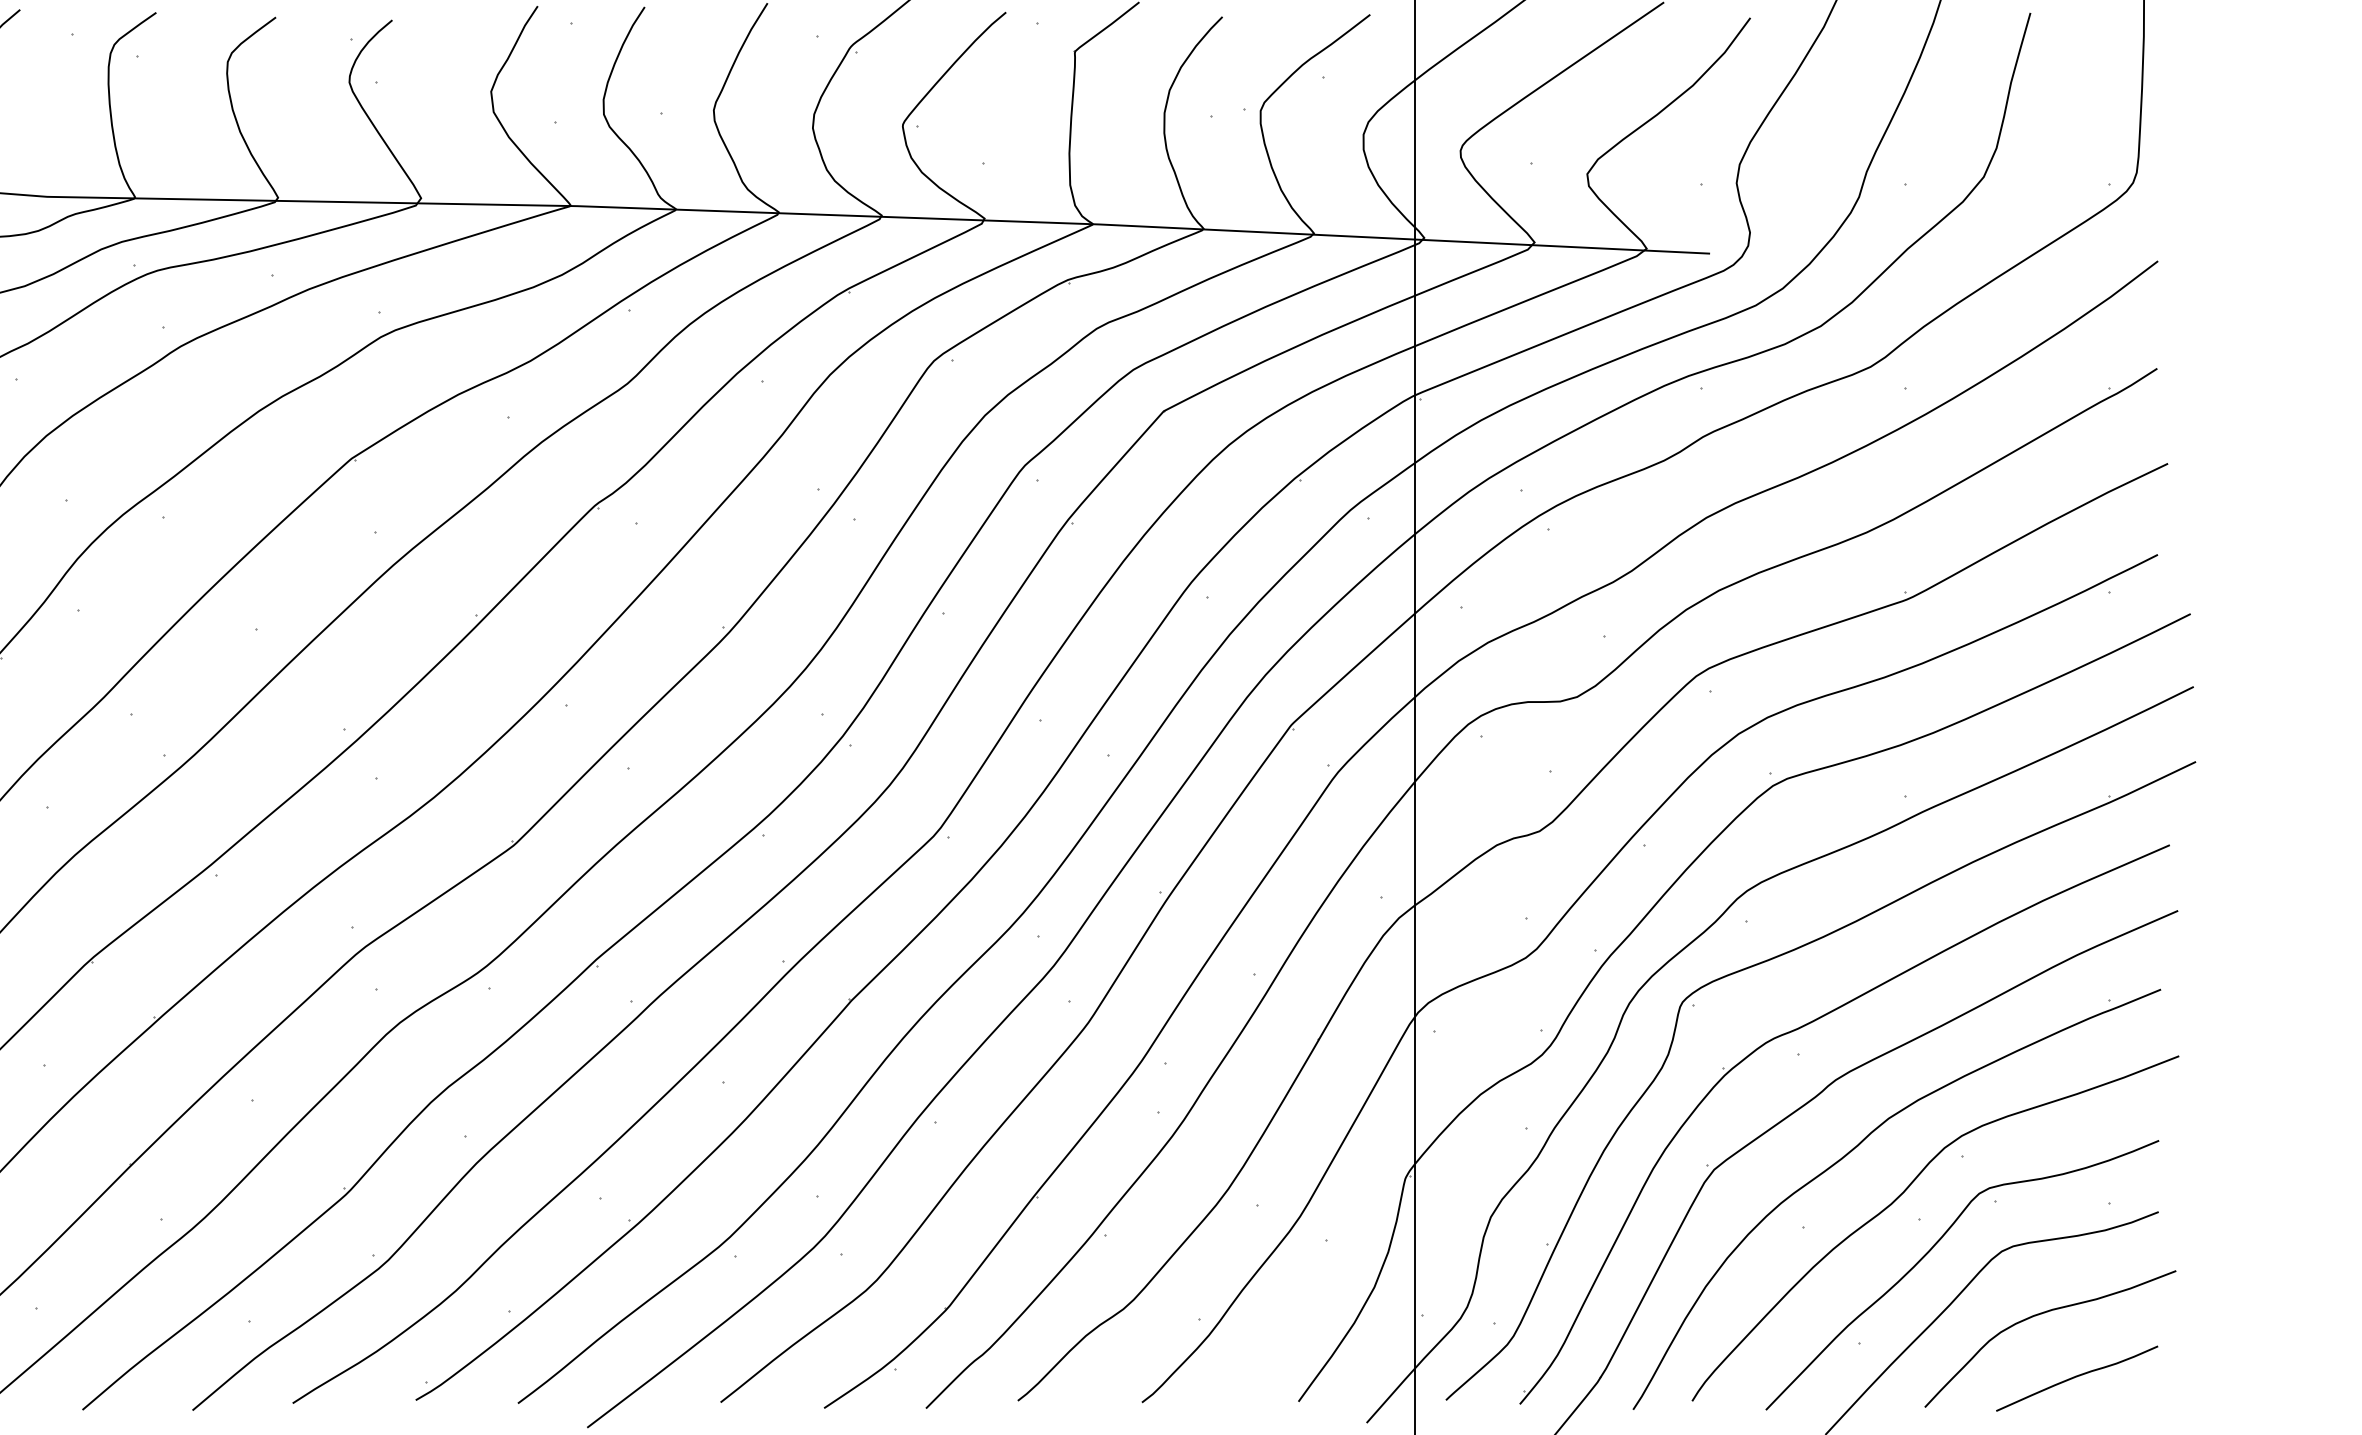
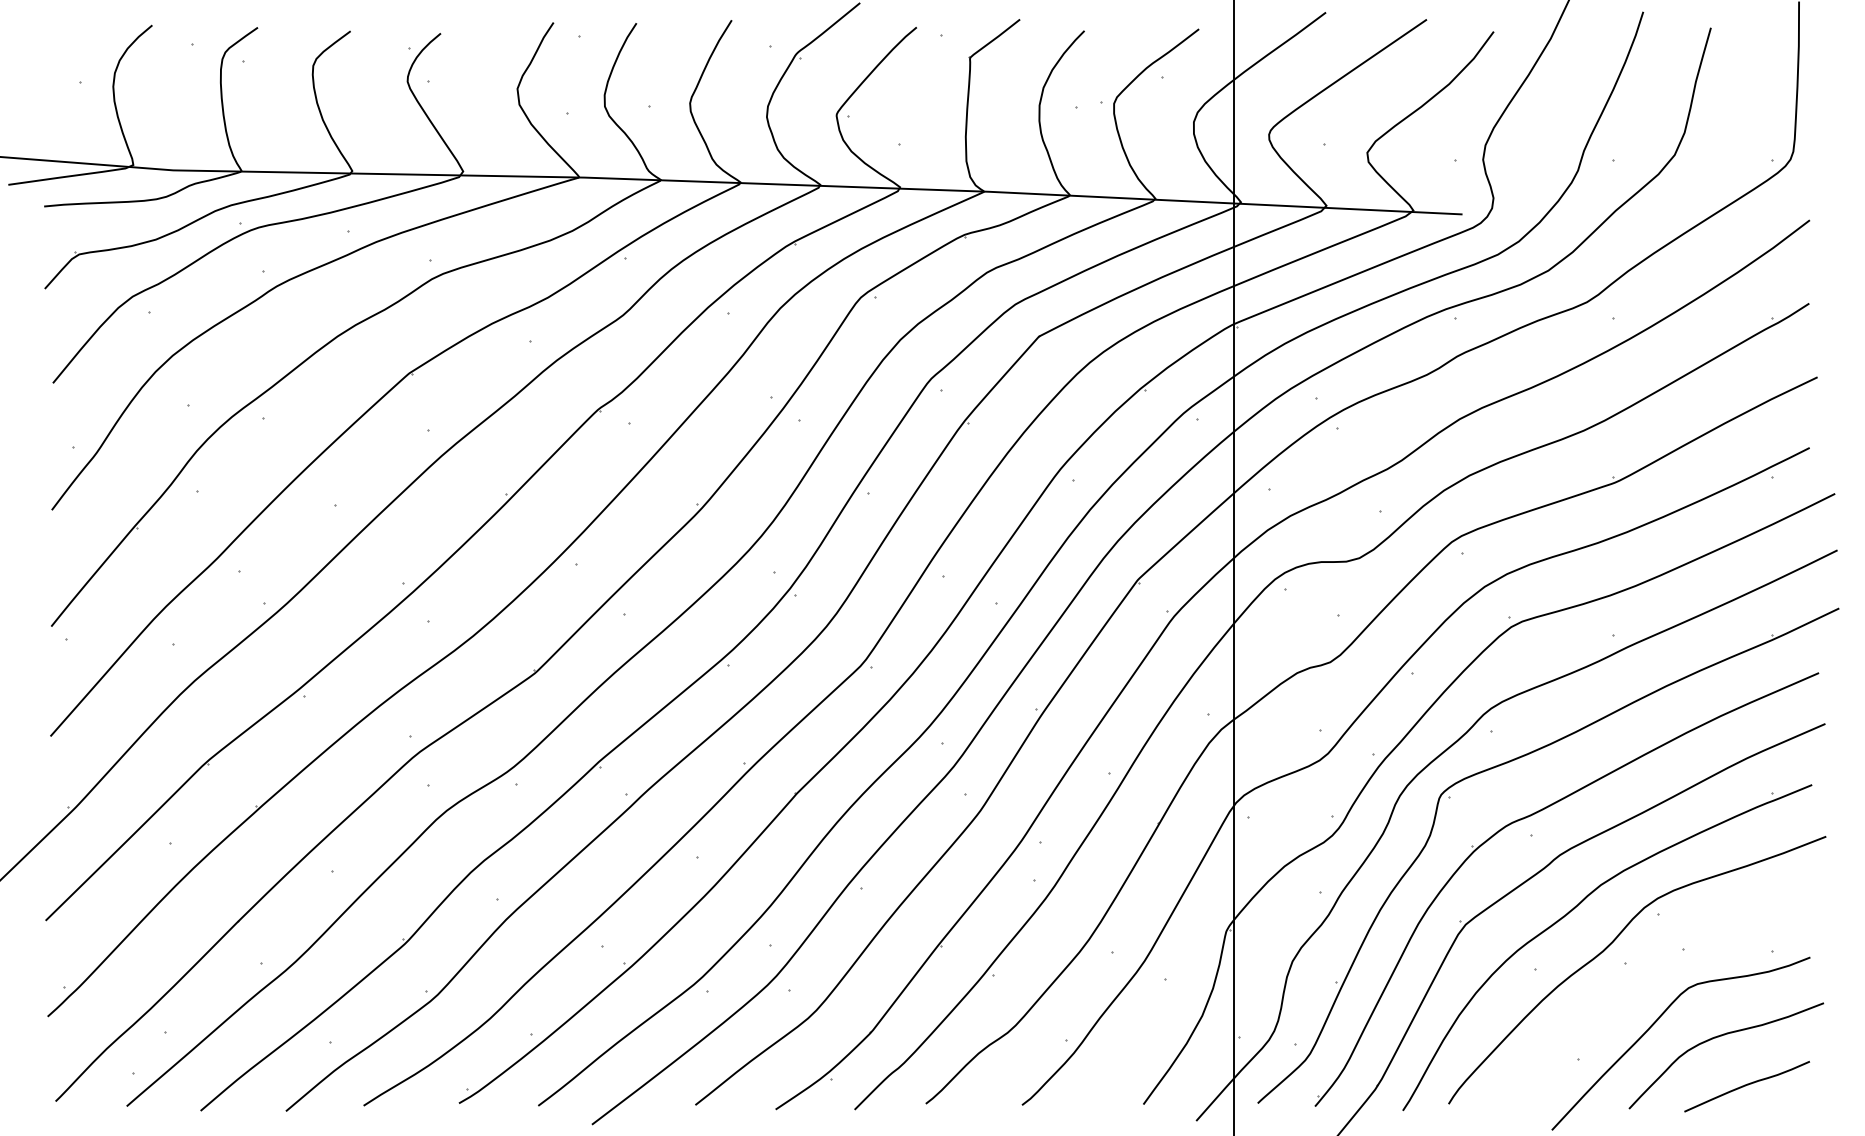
curve: (1931, 1250) -> (1634, 987), removed

